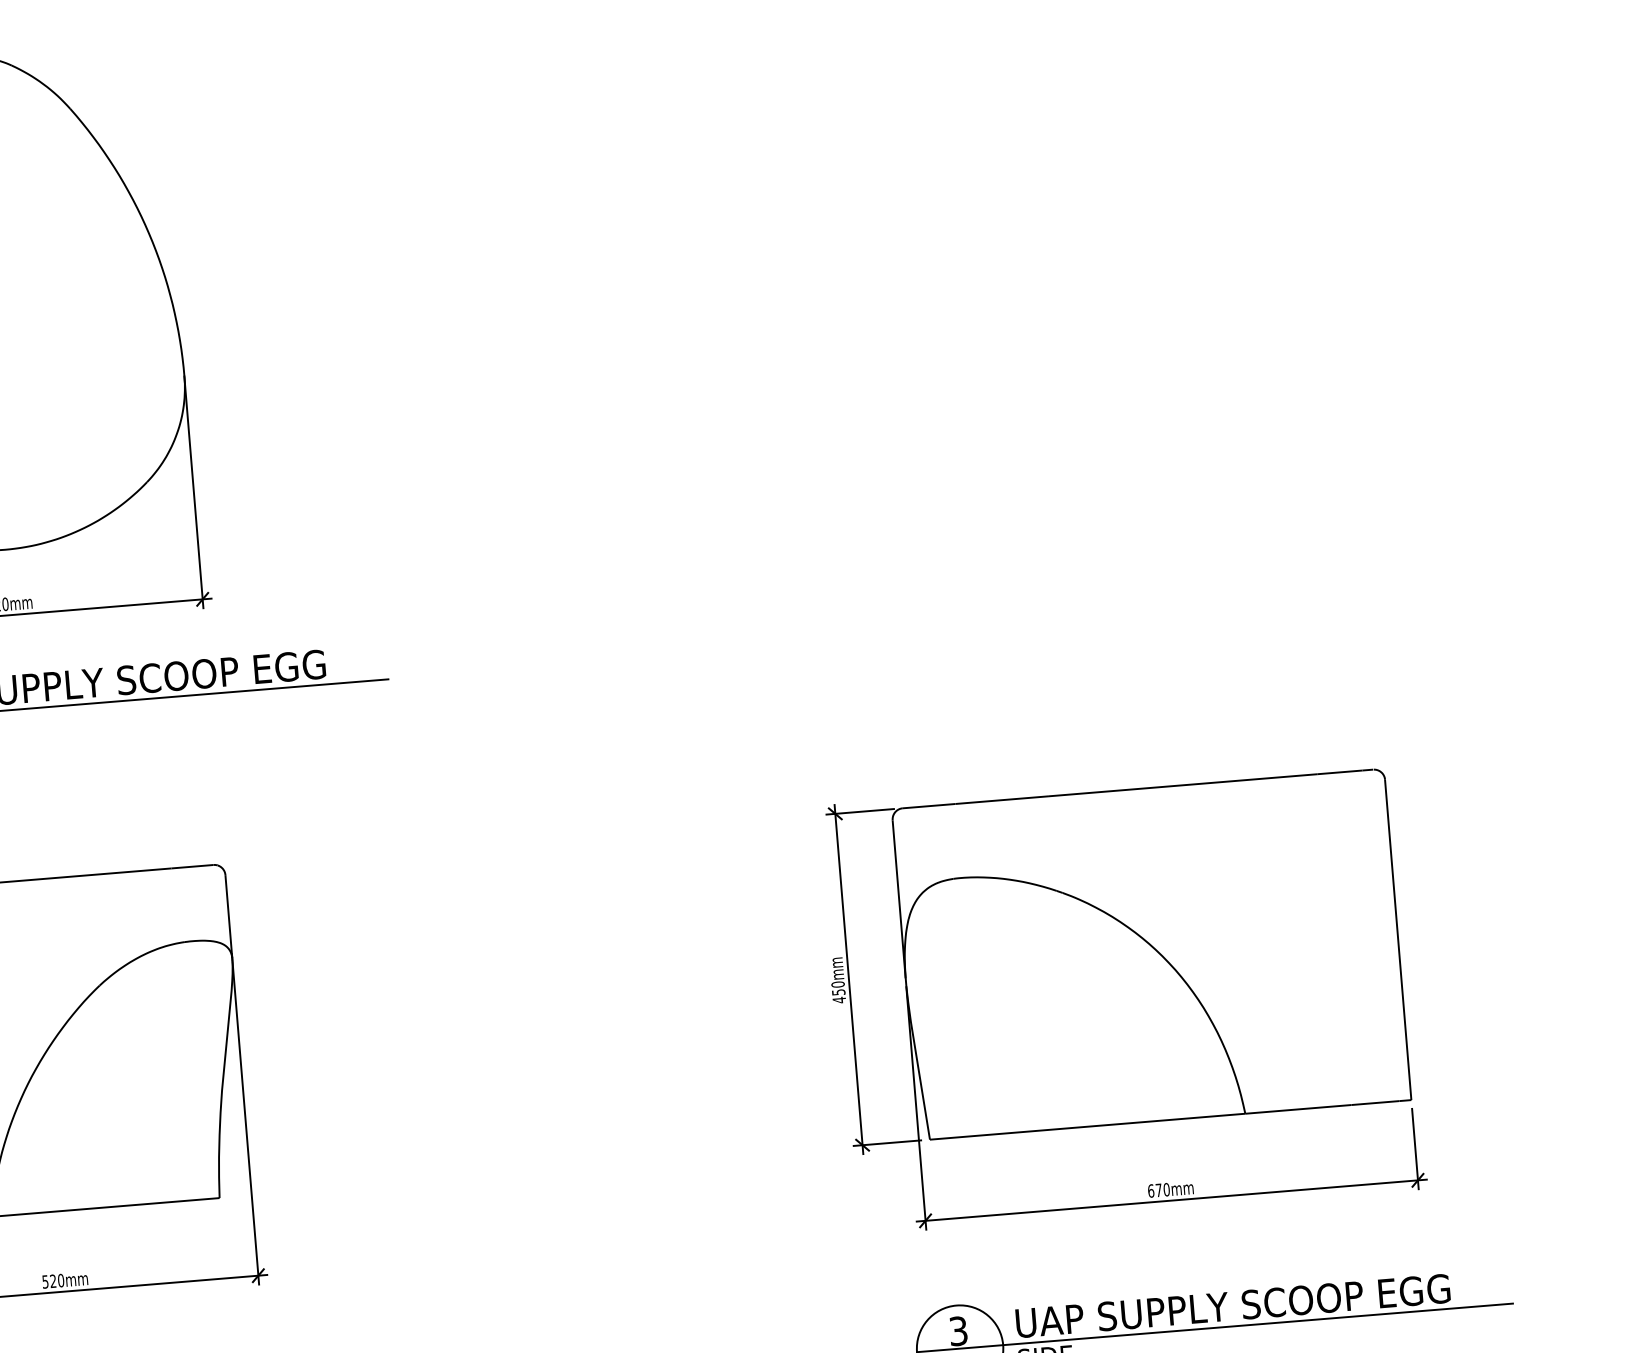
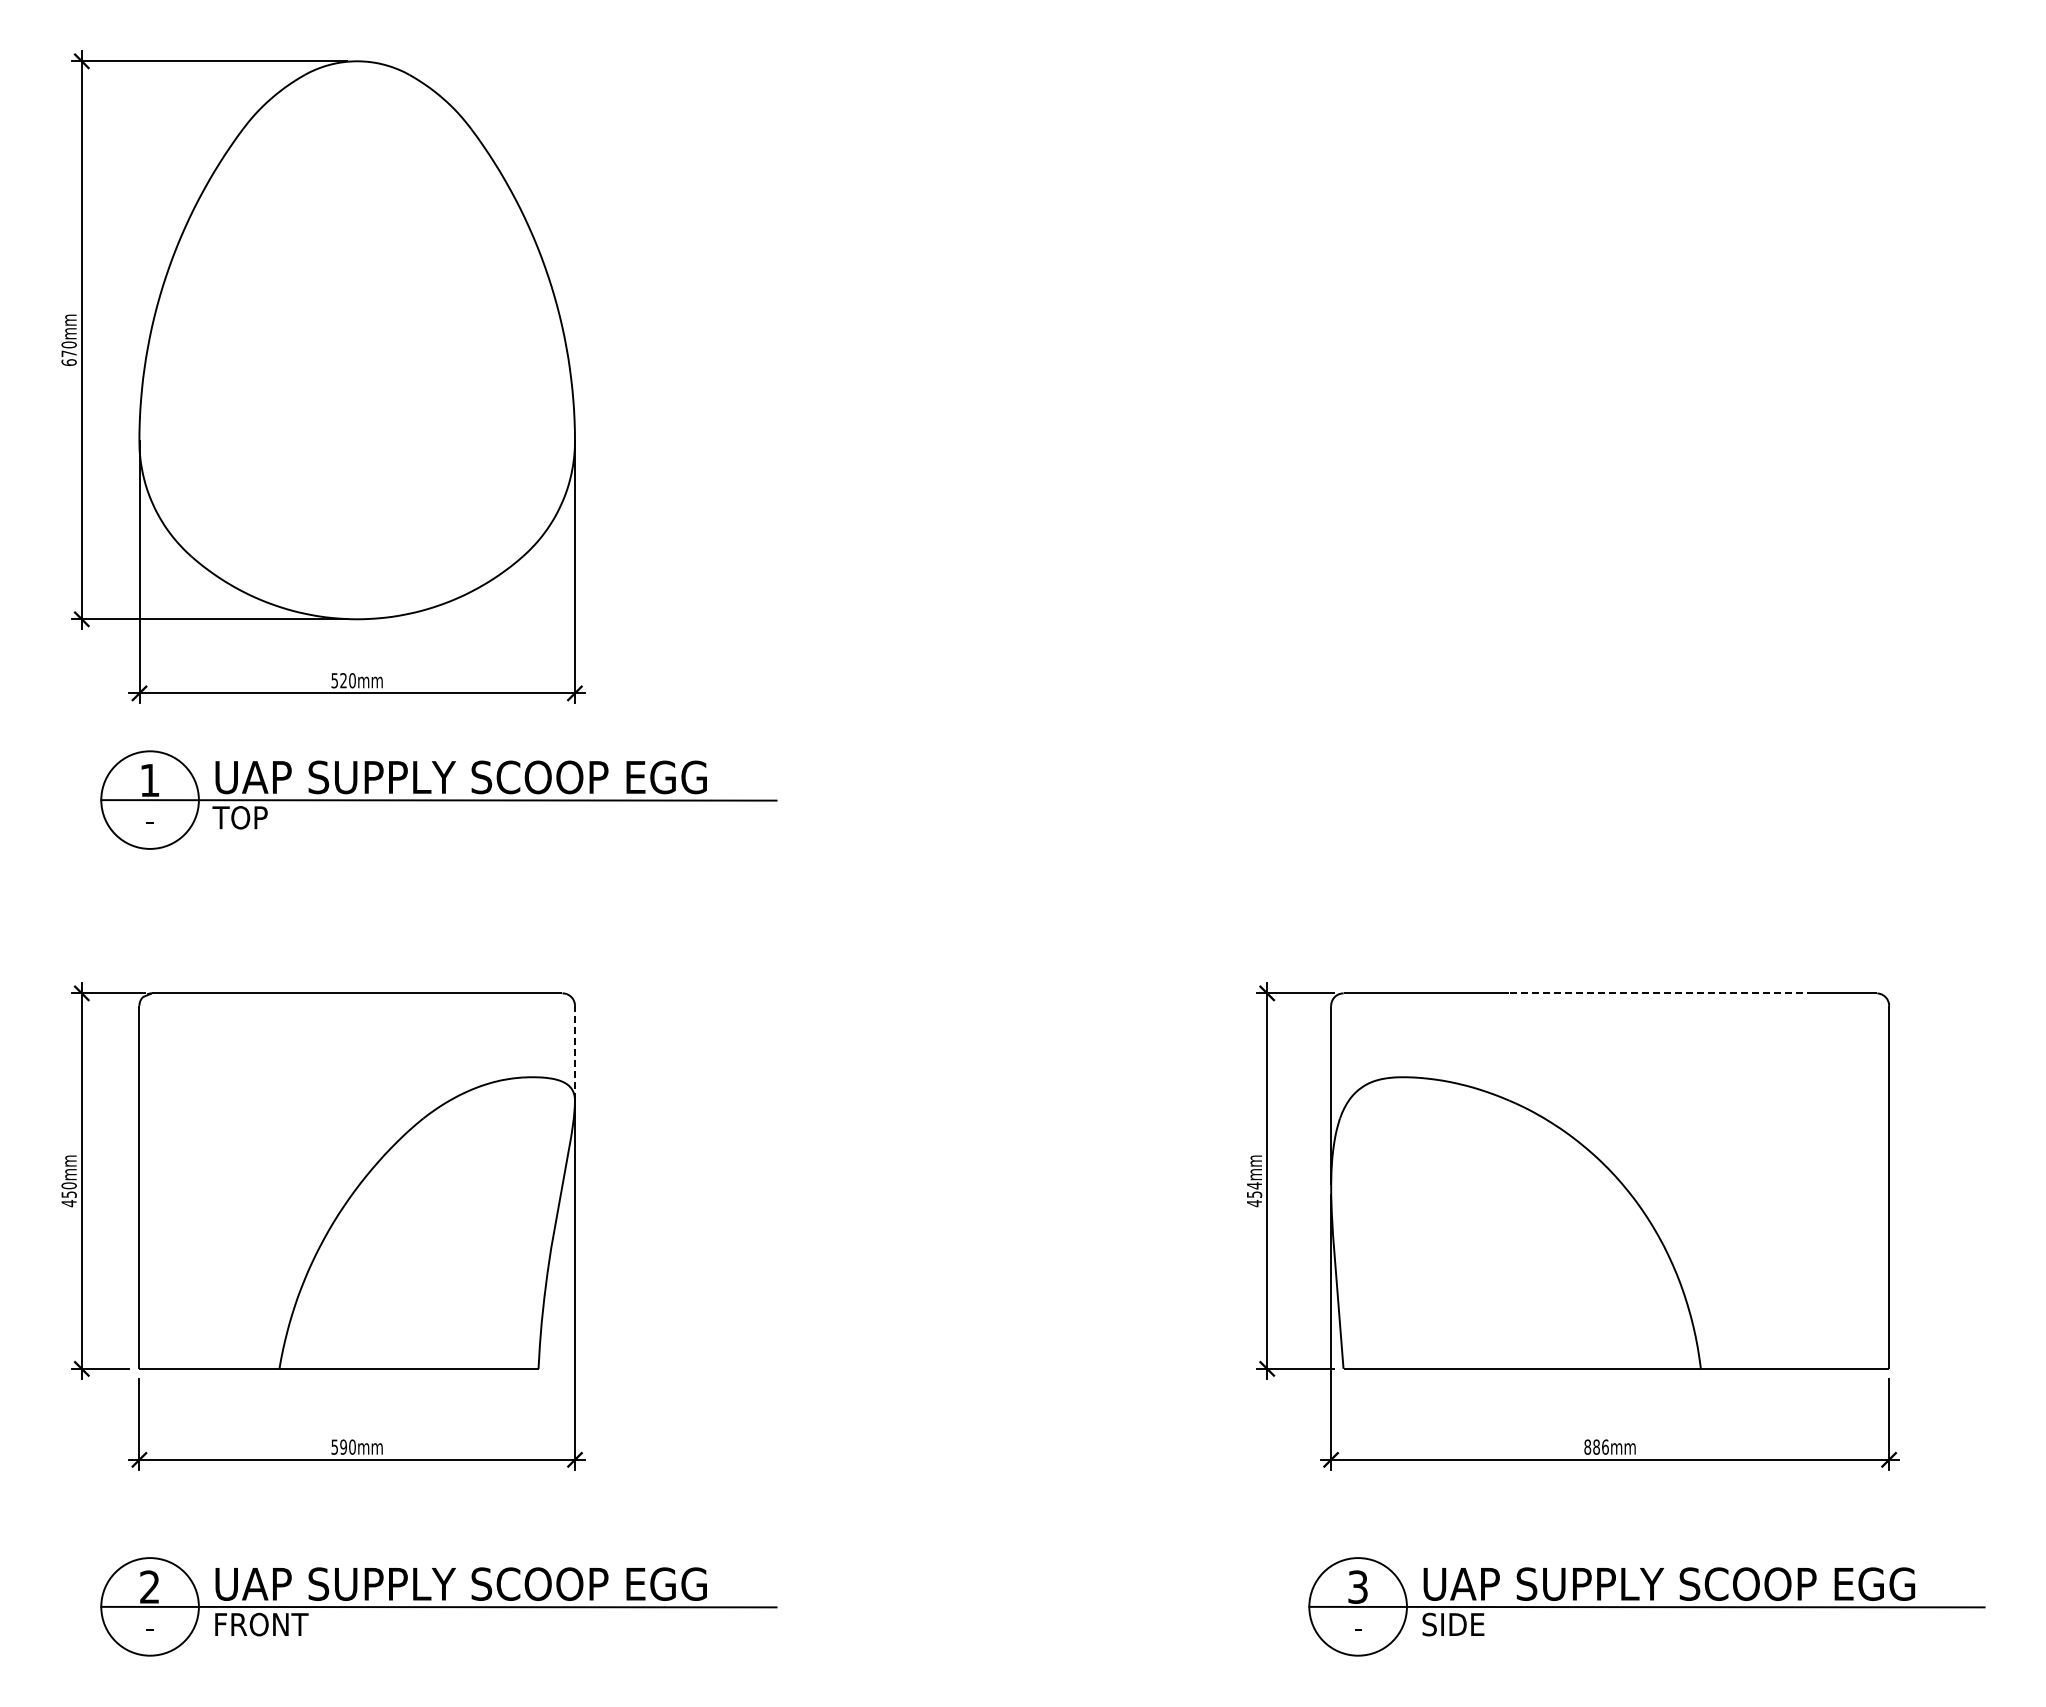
line: (1183, 785) -> (1661, 993), solid -> dashed
line: (229, 916) -> (575, 1052), solid -> dashed
text: (838, 984) -> (1254, 1185), 450mm -> 454mm
text: (1158, 1189) -> (1596, 1446), 670mm -> 886mm
text: (53, 1280) -> (343, 1446), 520mm -> 590mm

